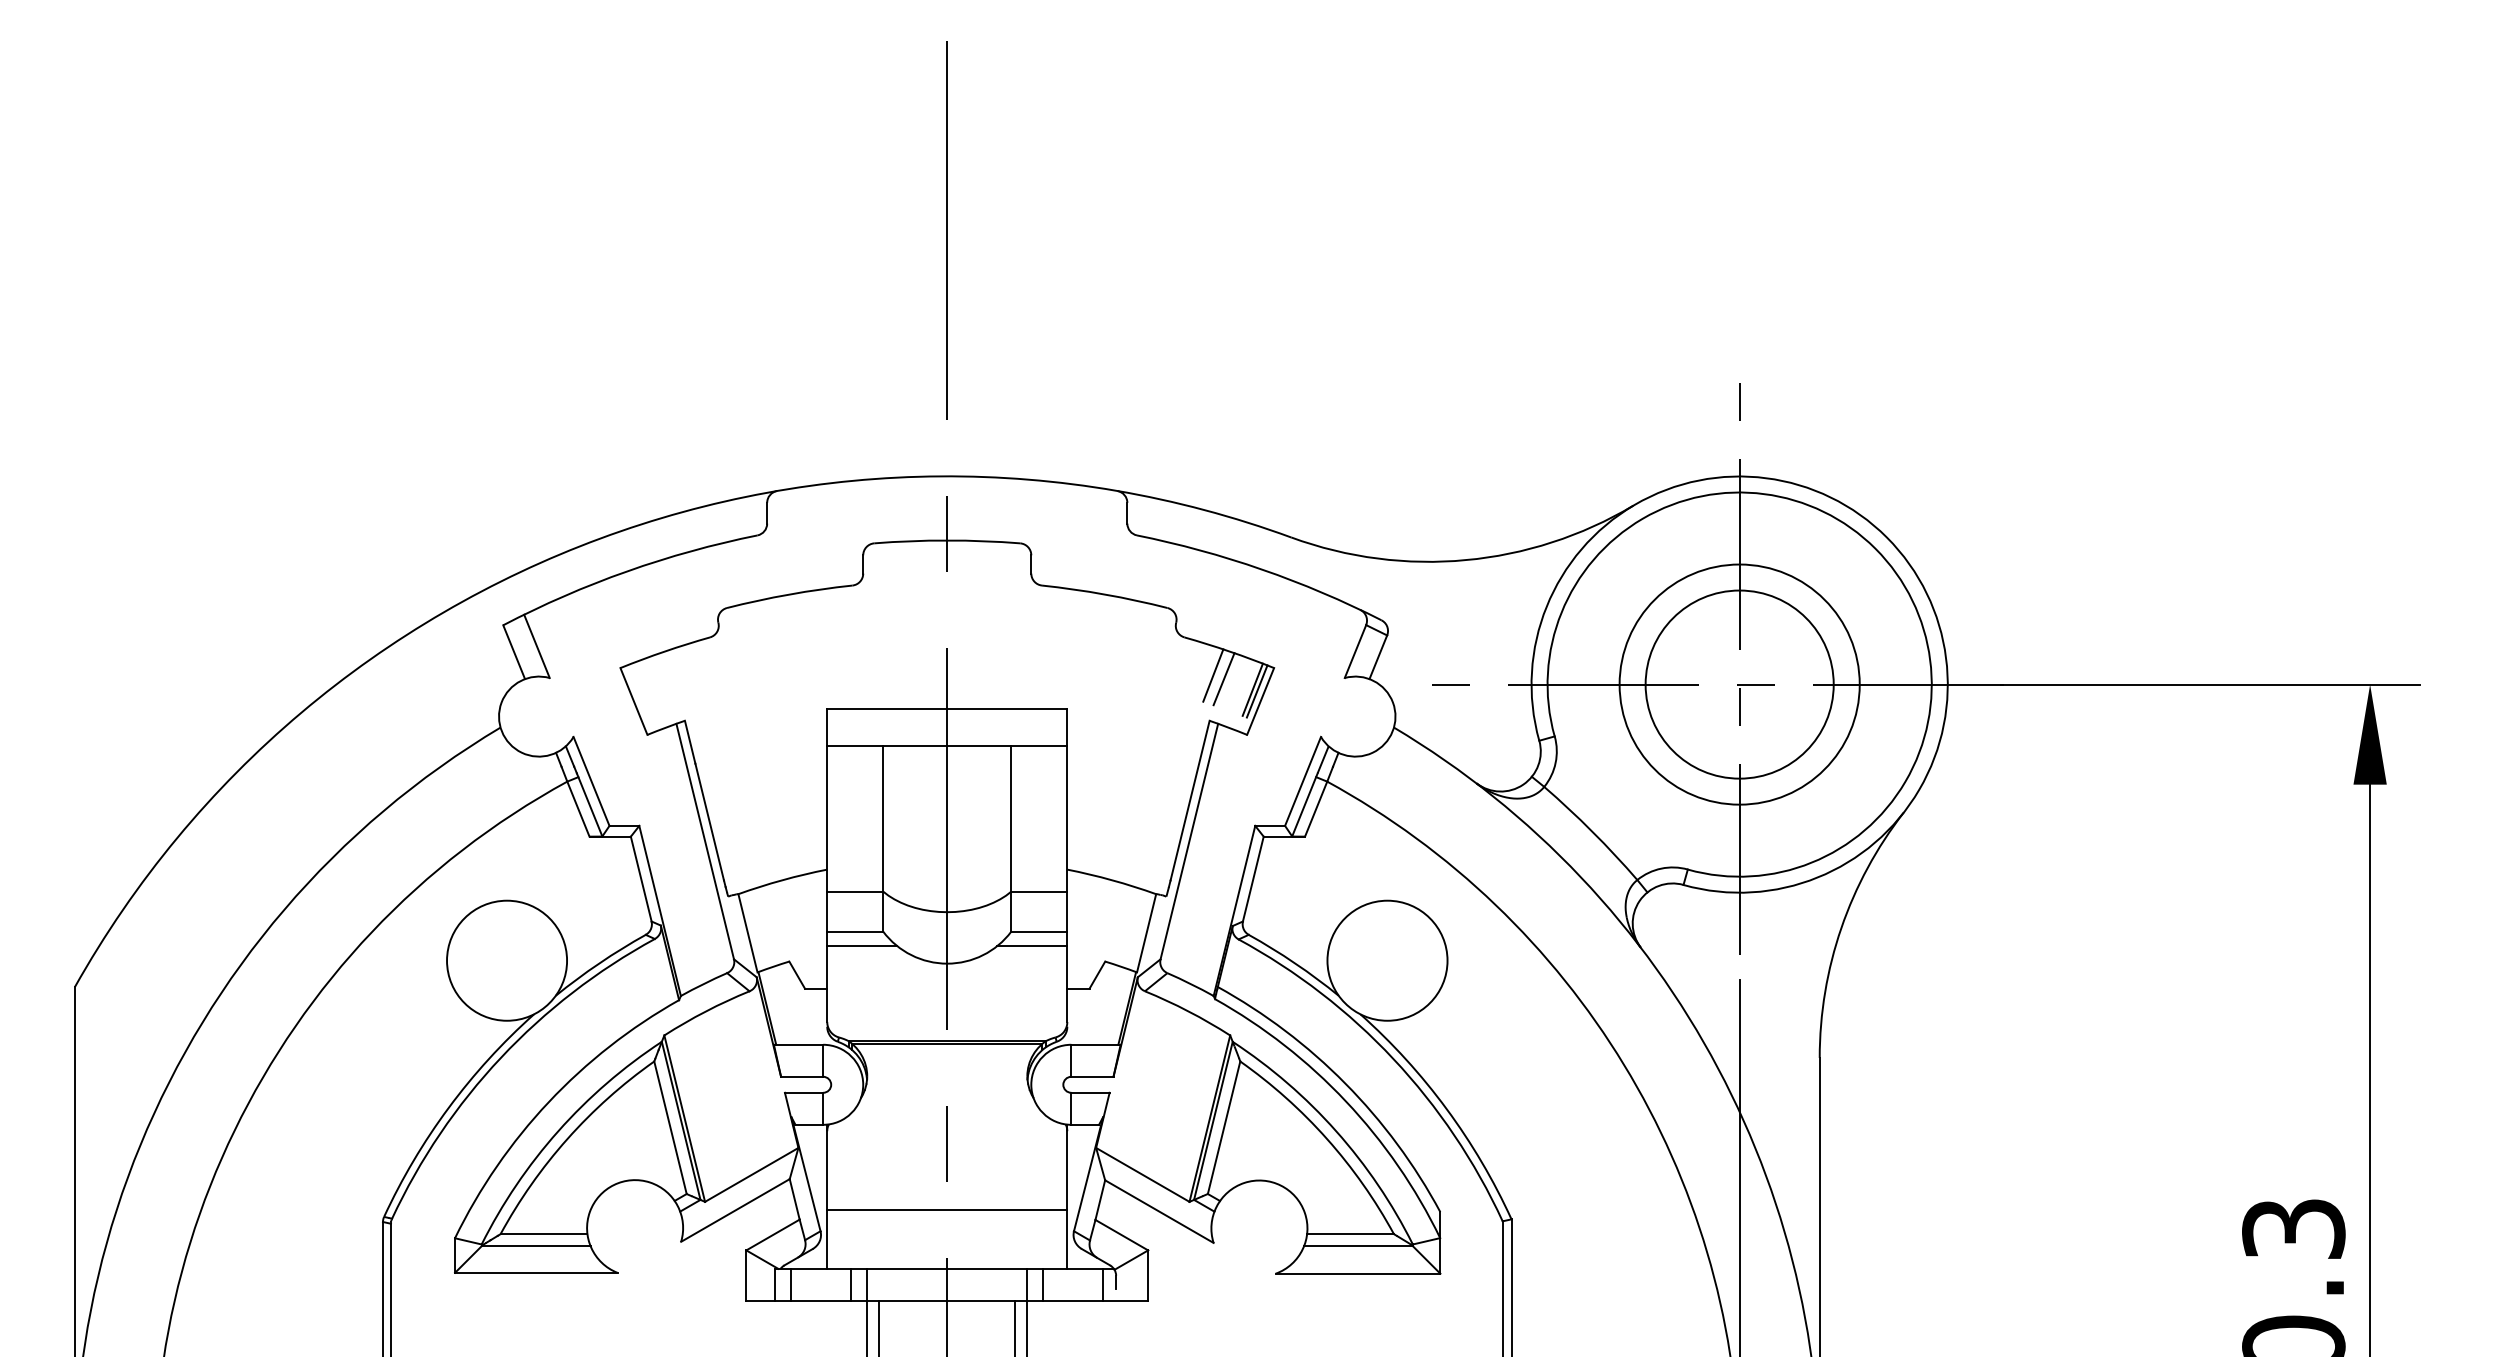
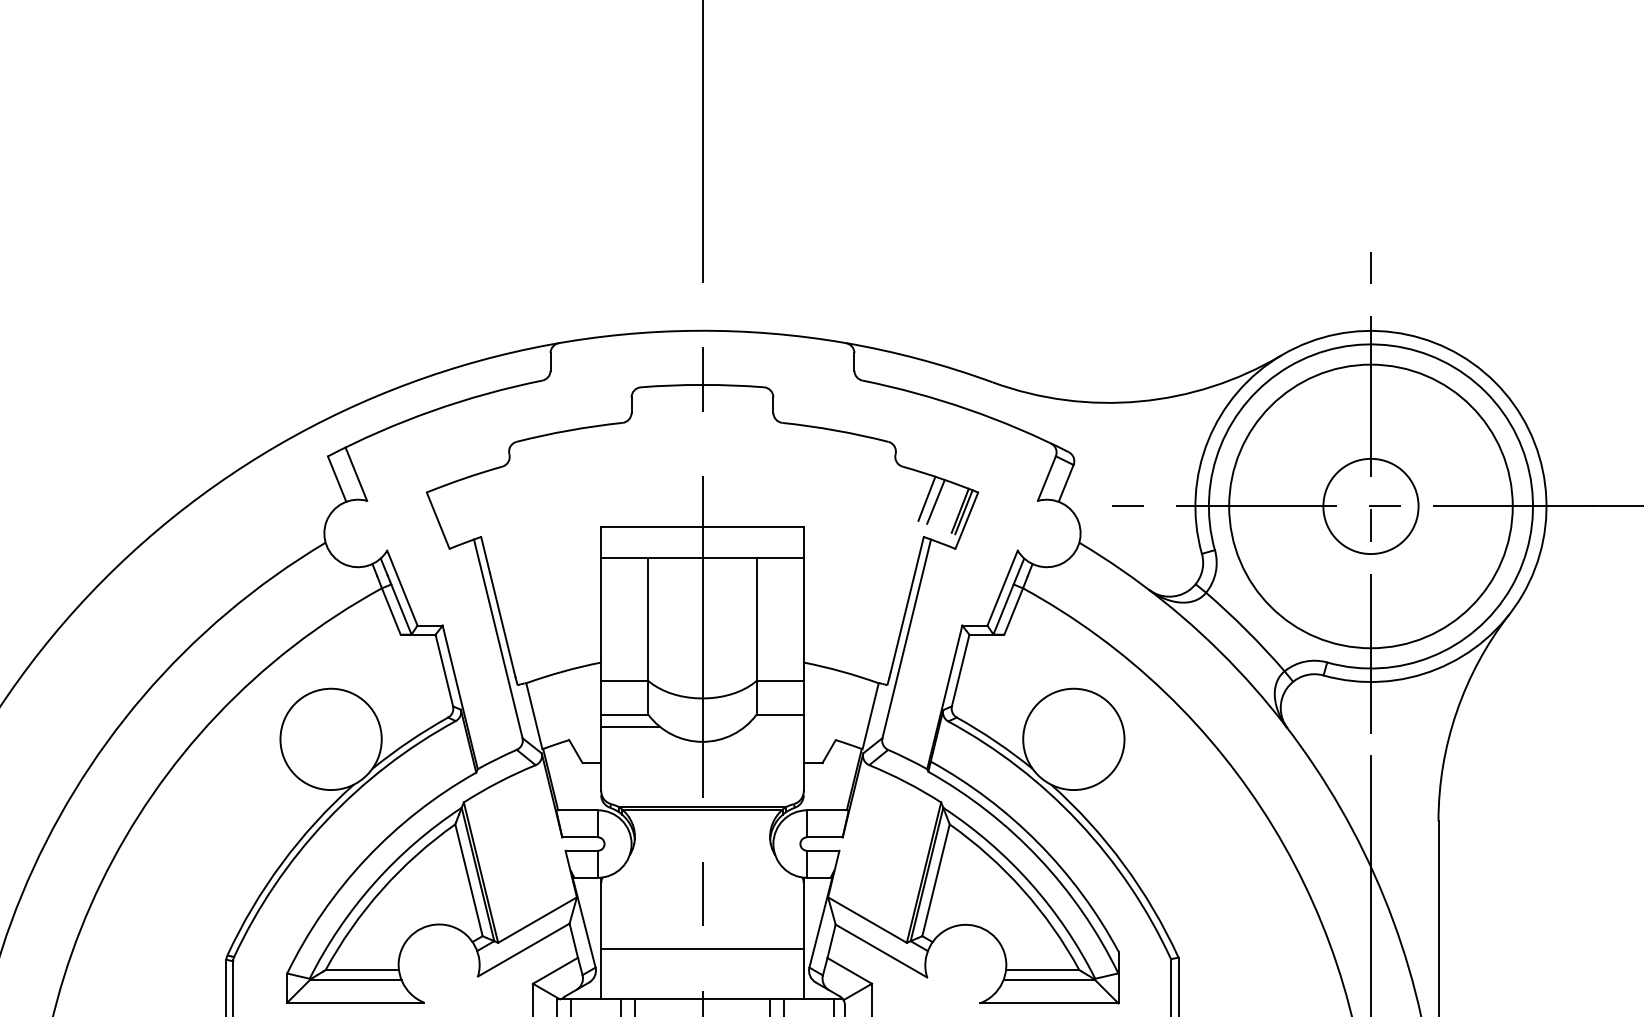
circle: (1739, 684) -> (1370, 506), size x0.6
circle: (1739, 684) -> (1370, 506), size x1.4
line: (1032, 946) -> (774, 727), removed

